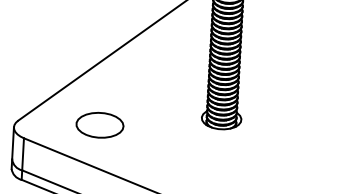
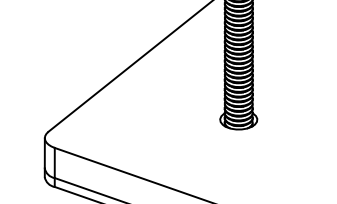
part: (100, 124) -> (125, 131), removed

